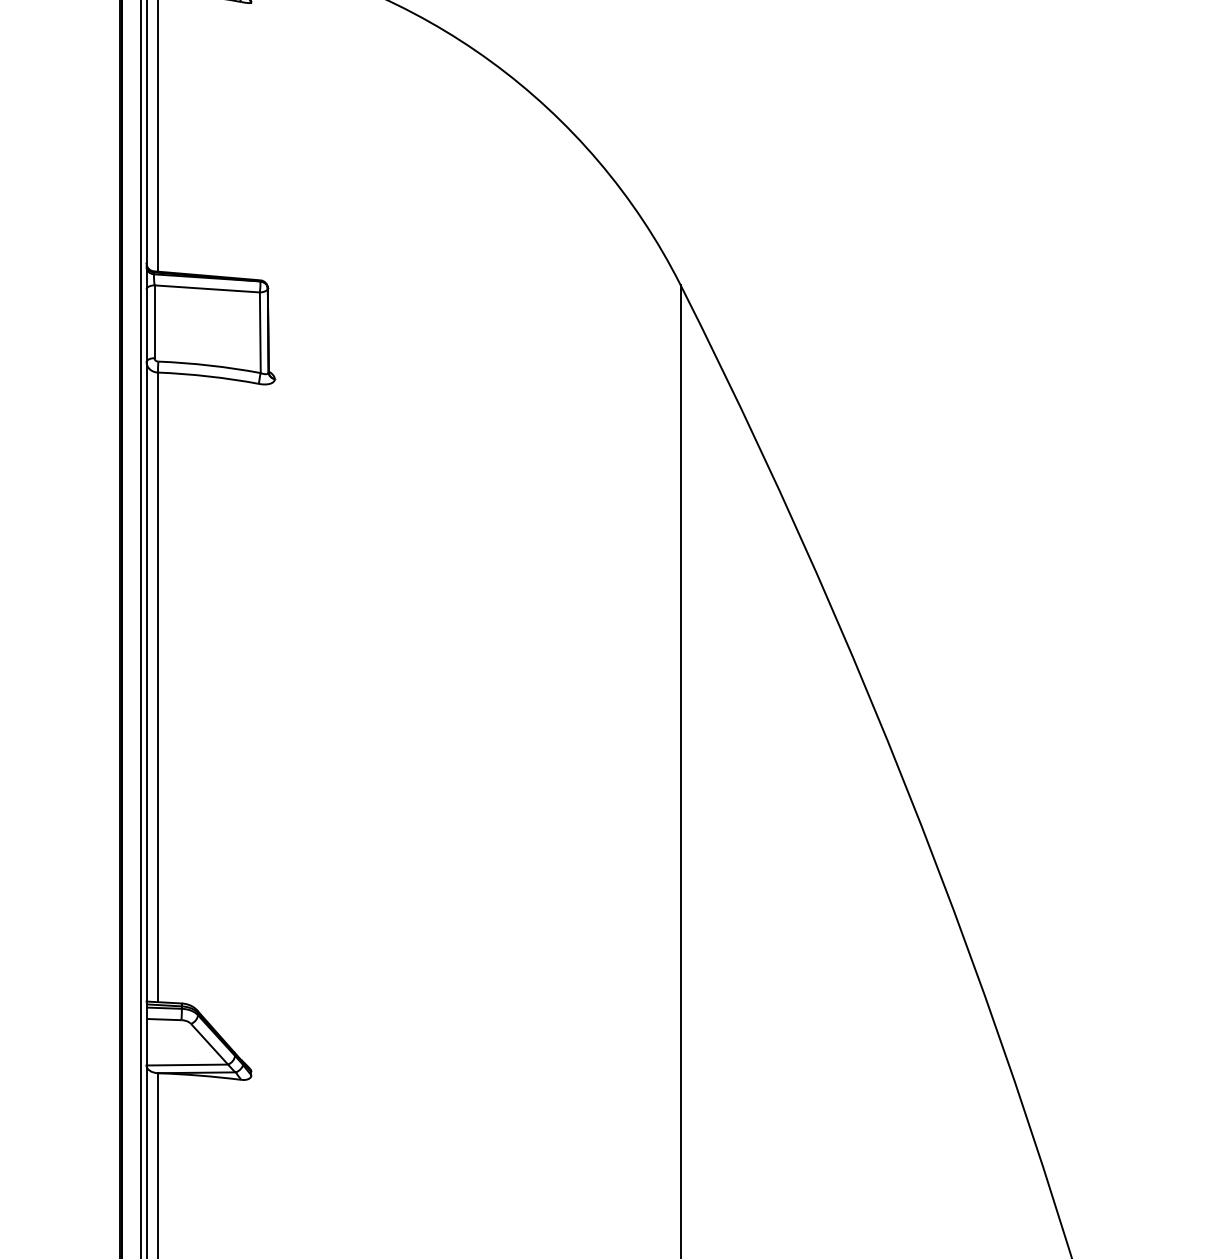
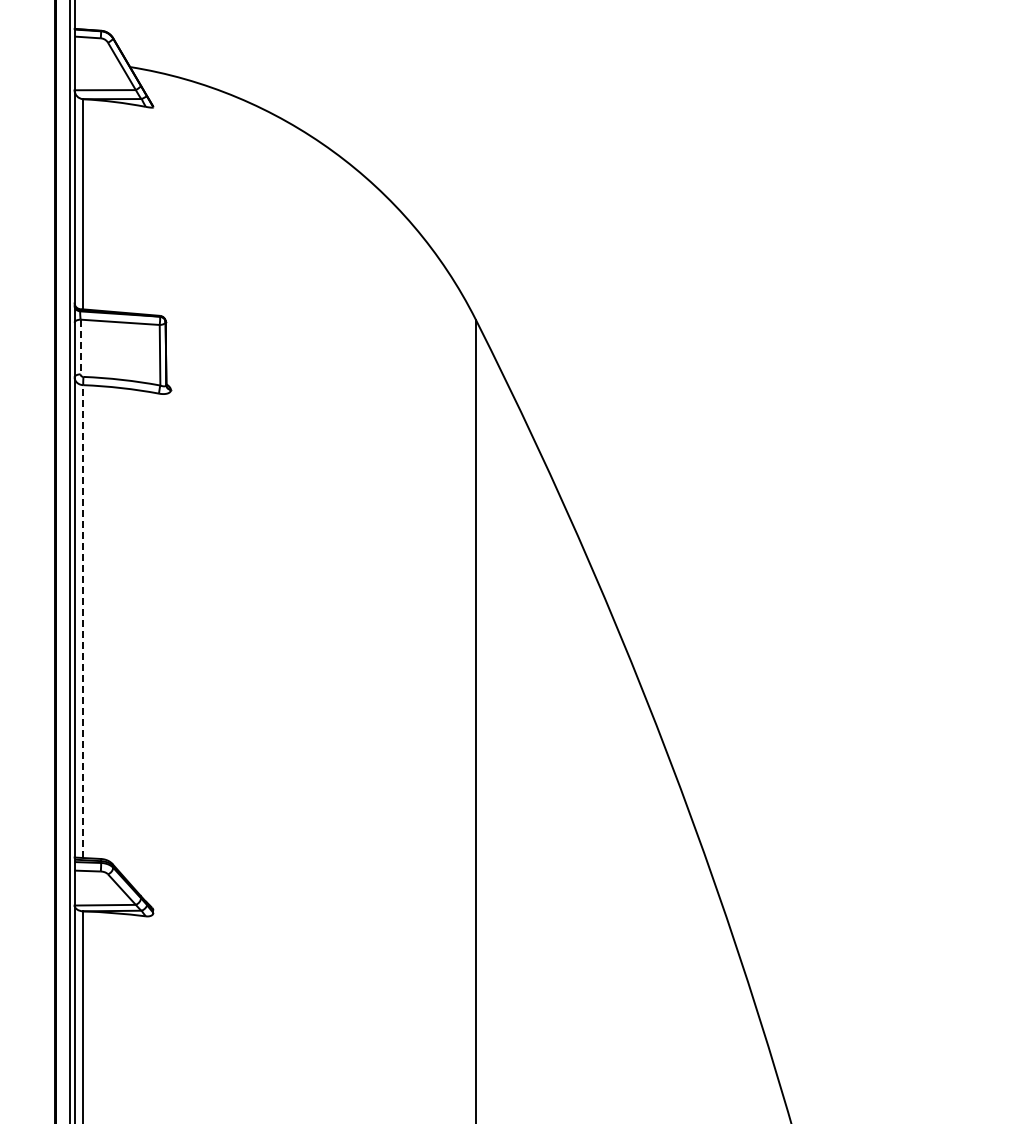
line: (154, 322) -> (80, 347), solid -> dashed
line: (158, 687) -> (83, 621), solid -> dashed

